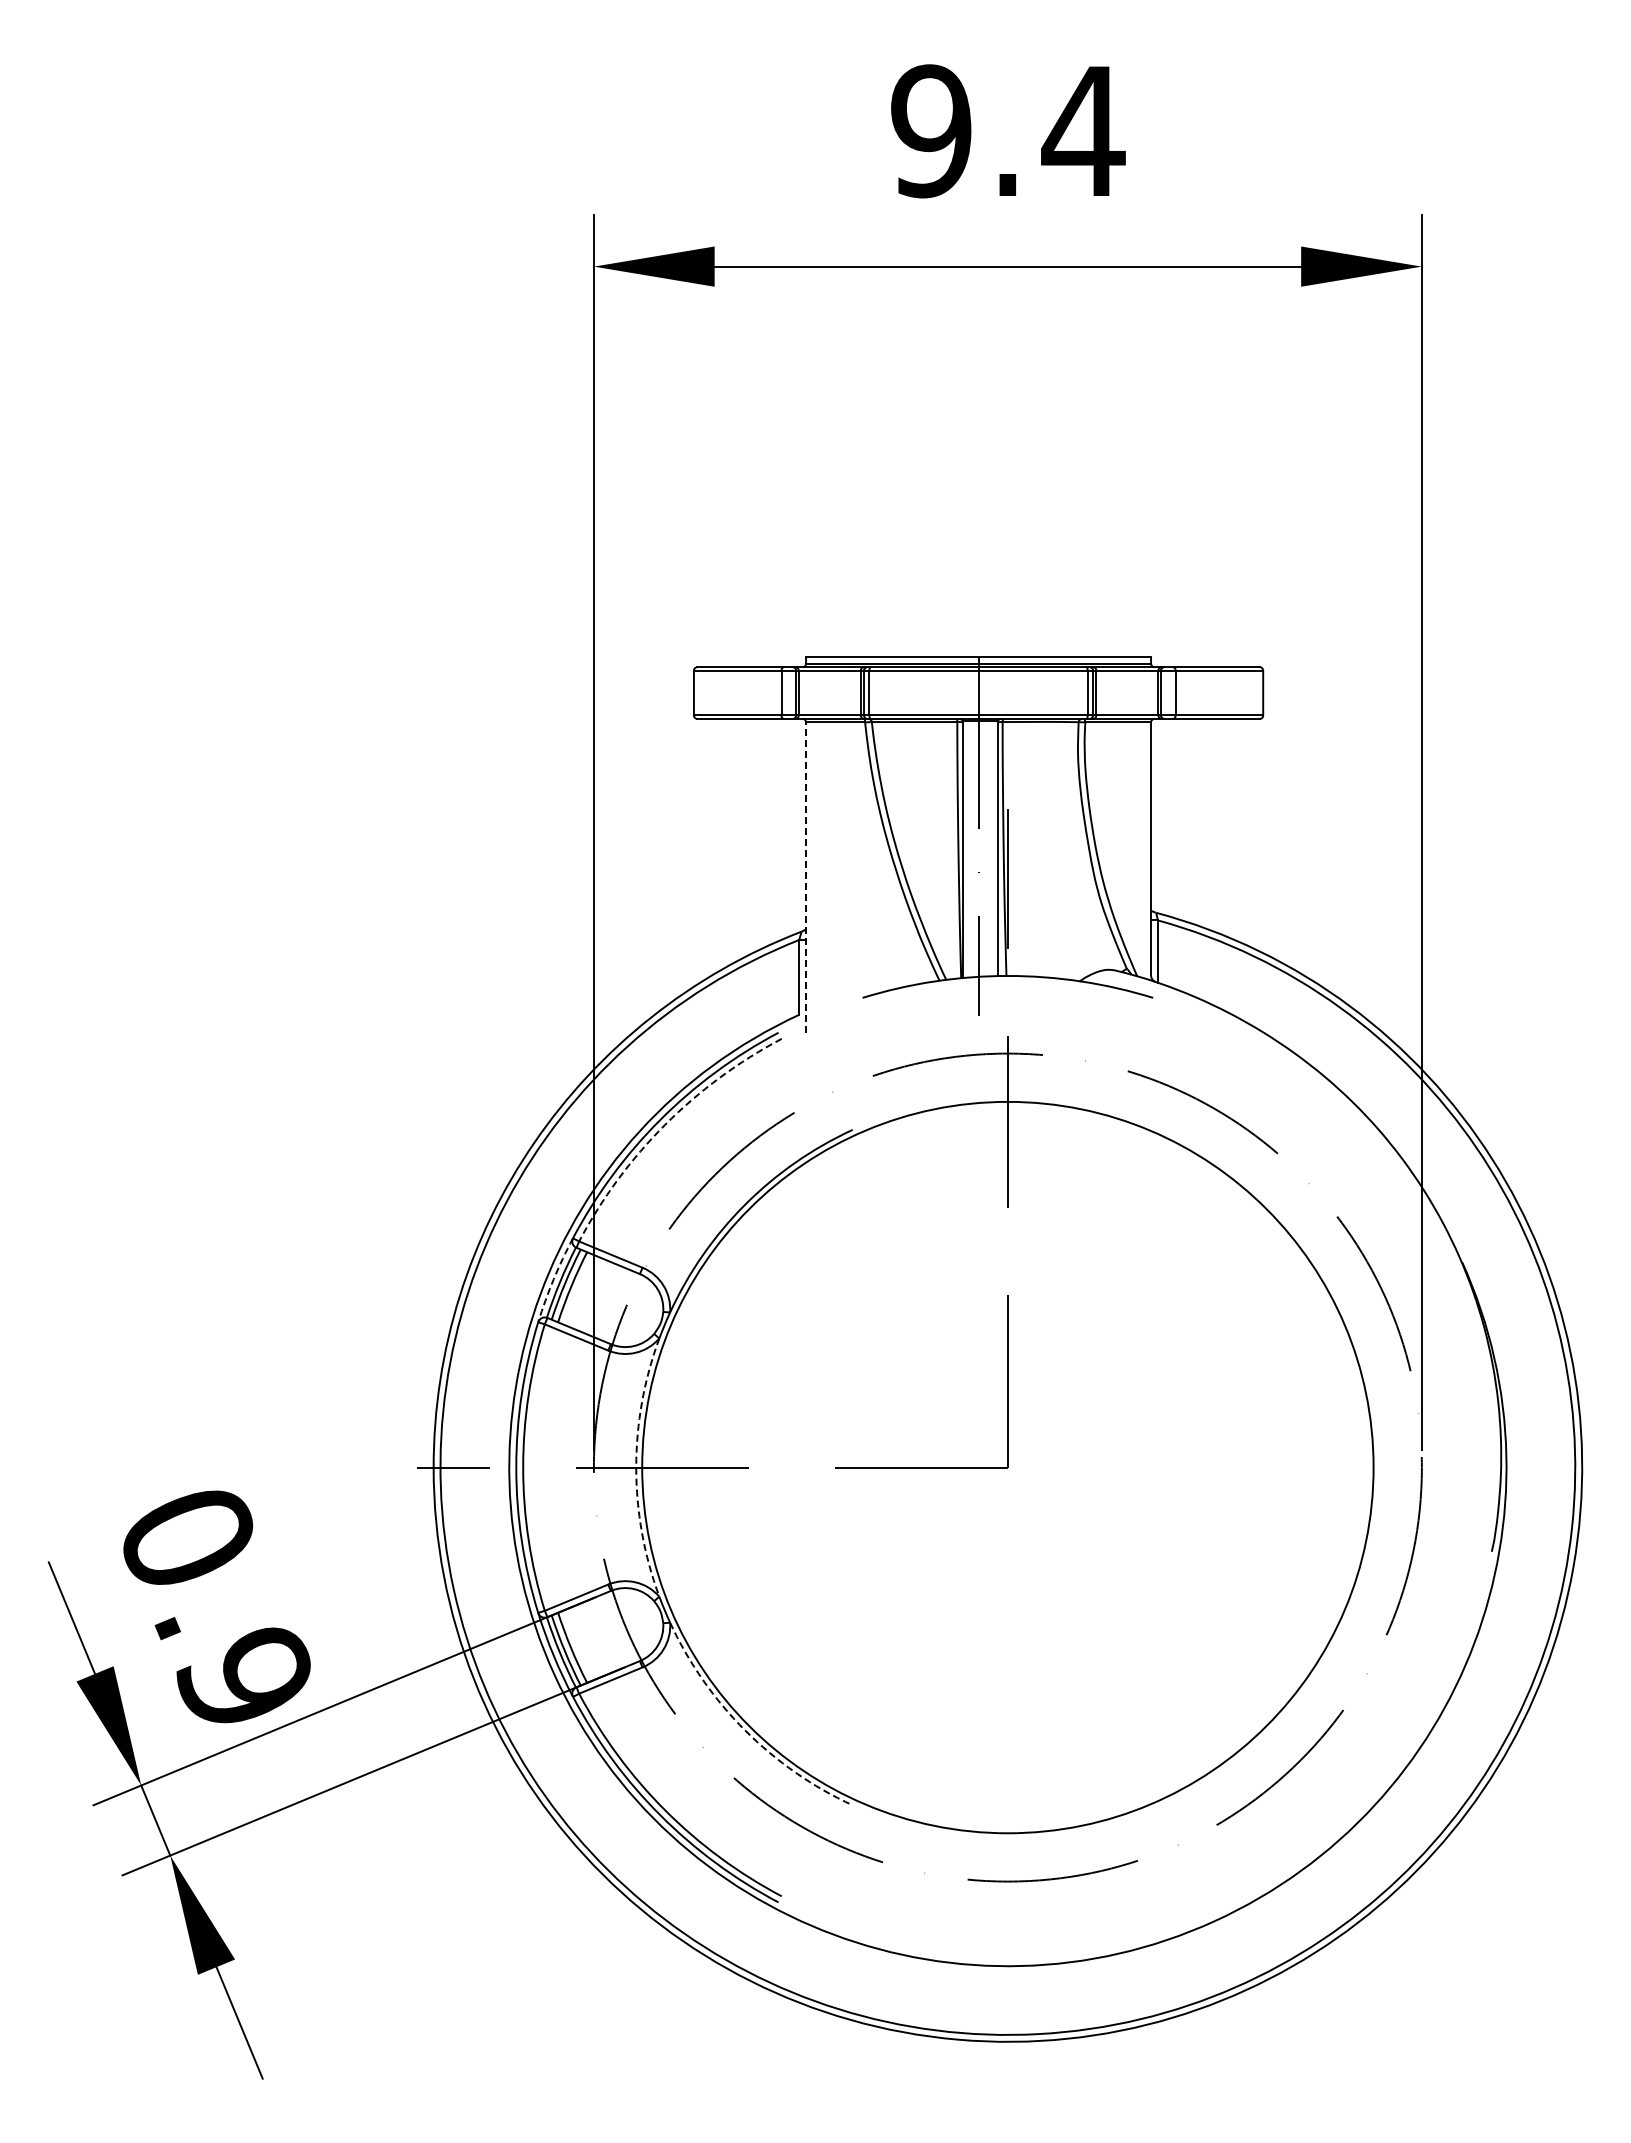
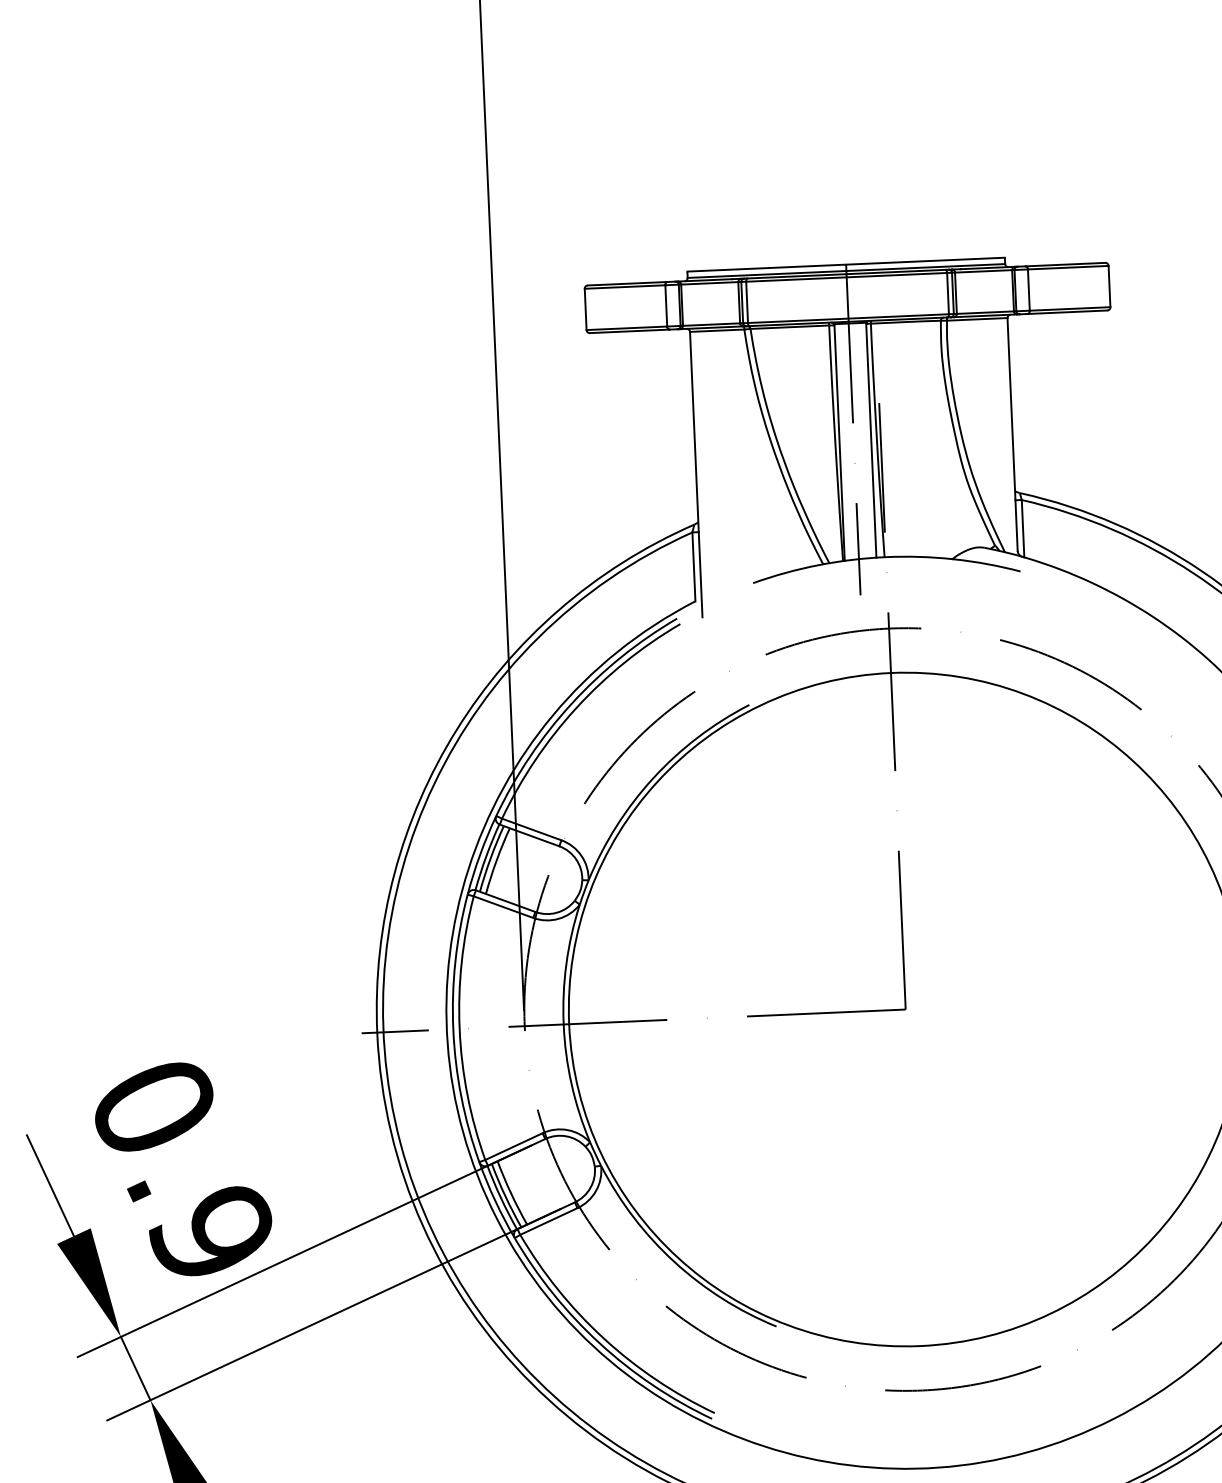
line: (806, 876) -> (696, 473), dashed -> solid
arc: (665, 1124) -> (576, 707), dashed -> solid
arc: (553, 1279) -> (479, 854), dashed -> solid
arc: (636, 1467) -> (563, 1024), dashed -> solid
arc: (745, 1730) -> (674, 1262), dashed -> solid

